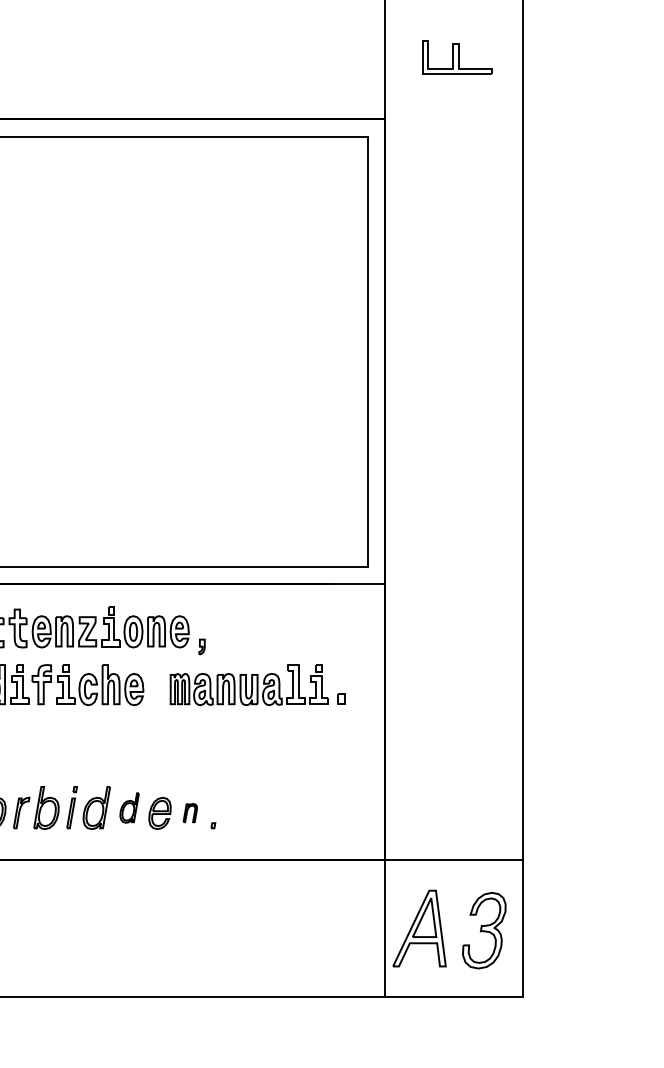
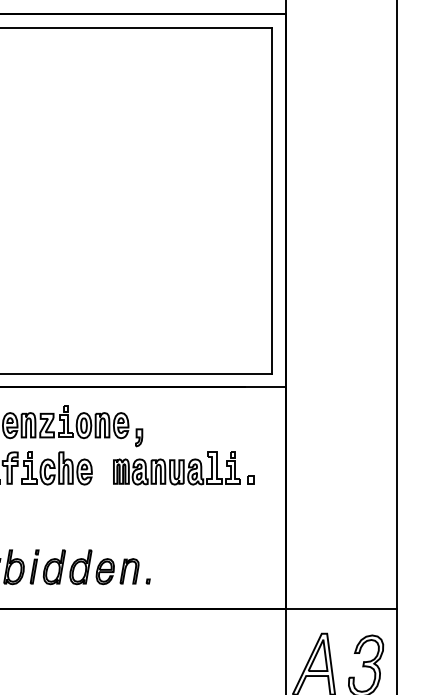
part: (201, 646) -> (138, 437), size x1.43
part: (129, 807) -> (80, 566), size x1.43
part: (190, 812) -> (129, 570), size x1.67

